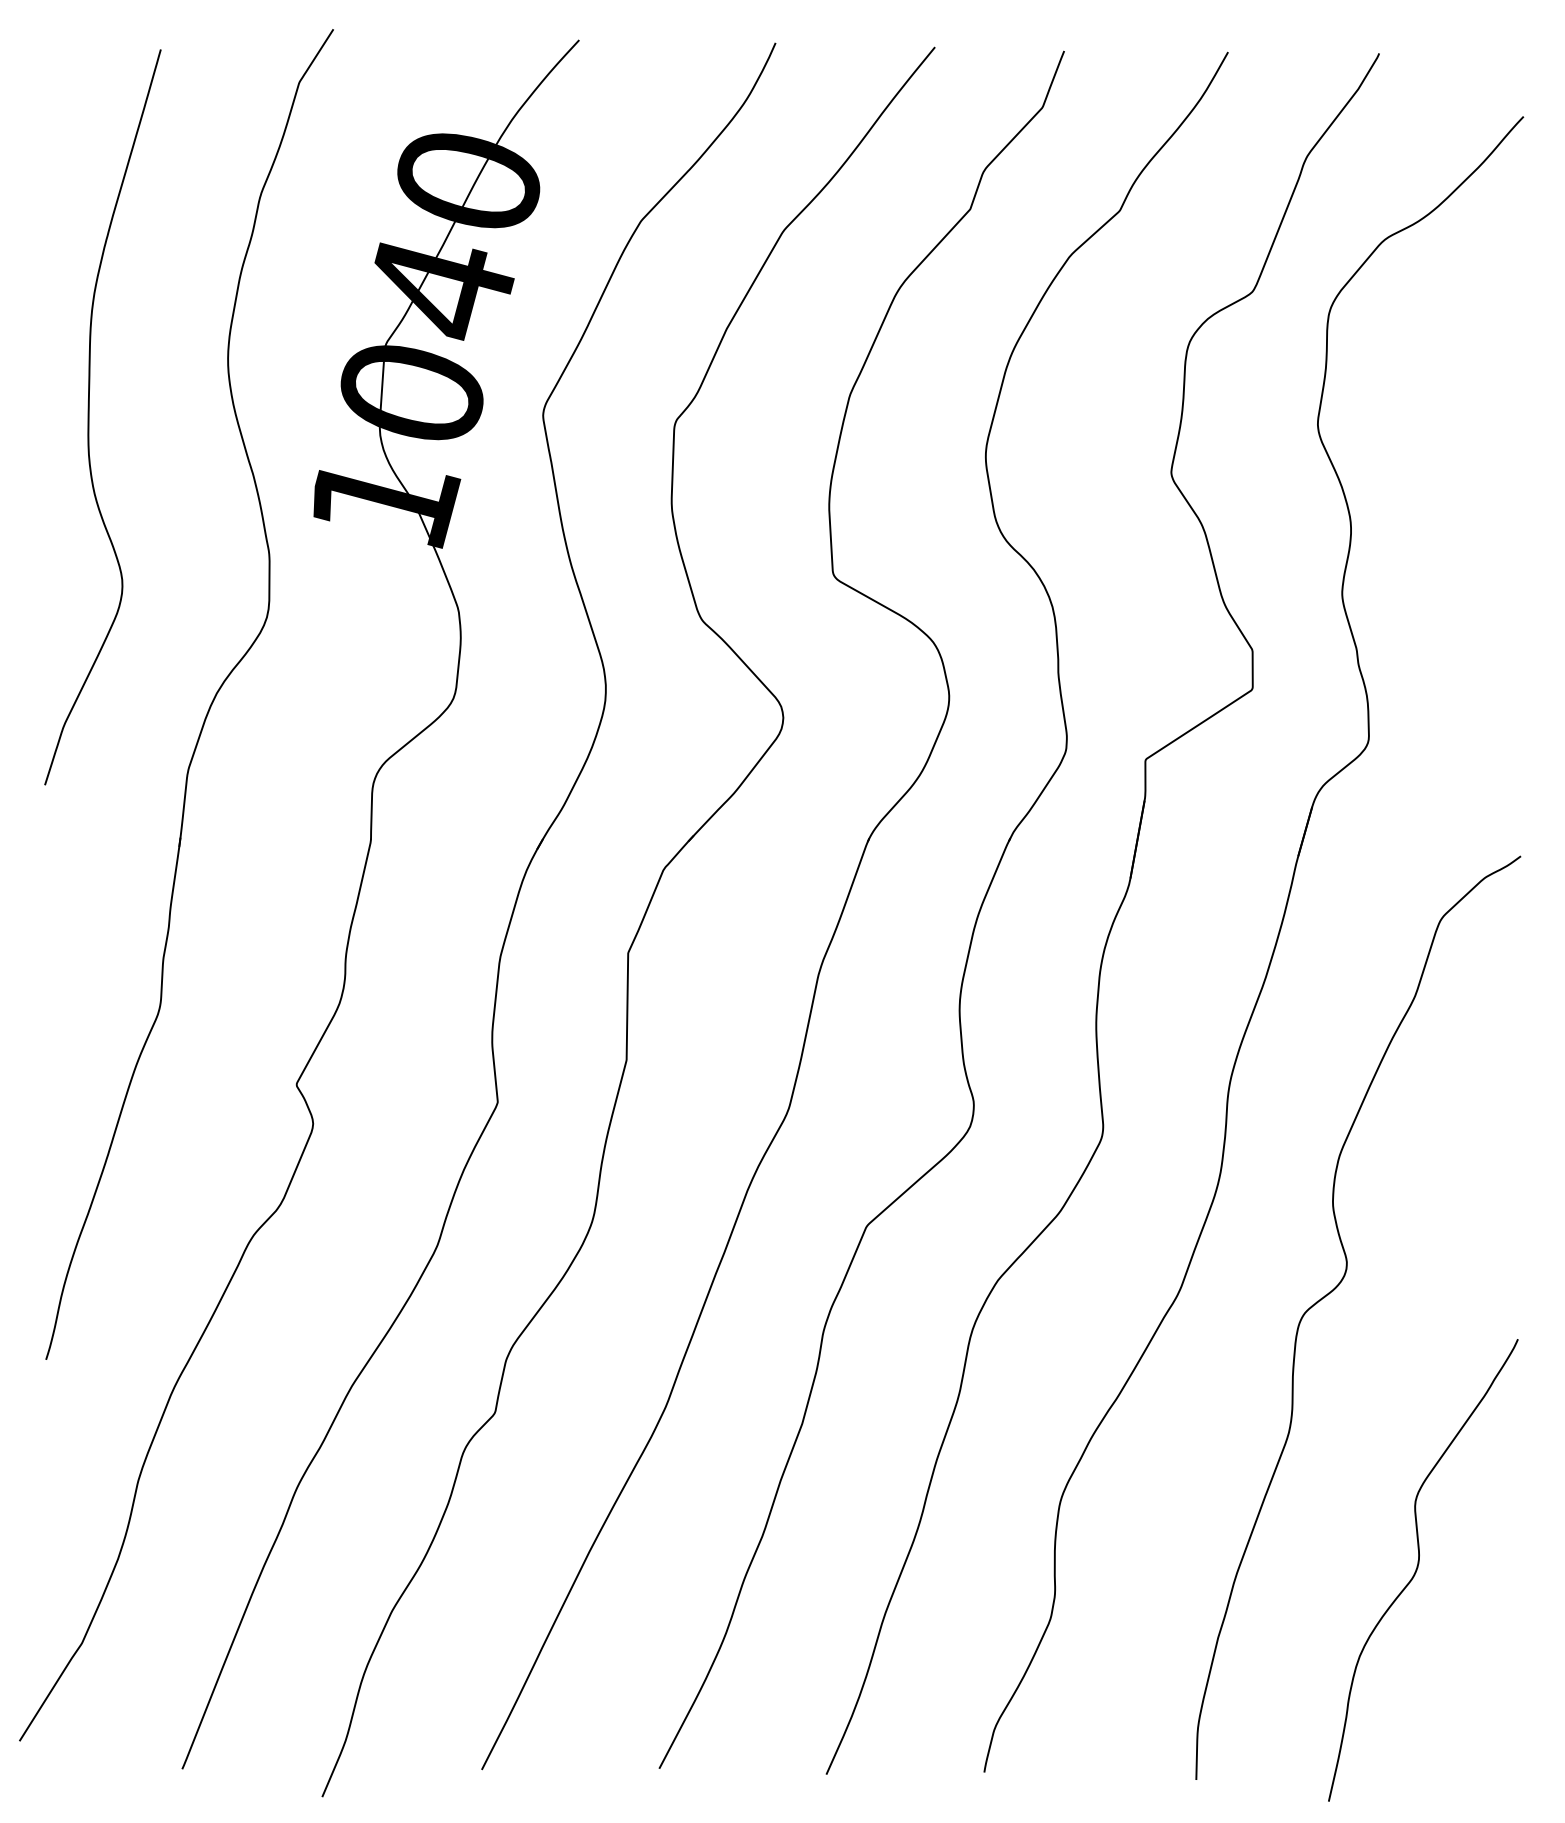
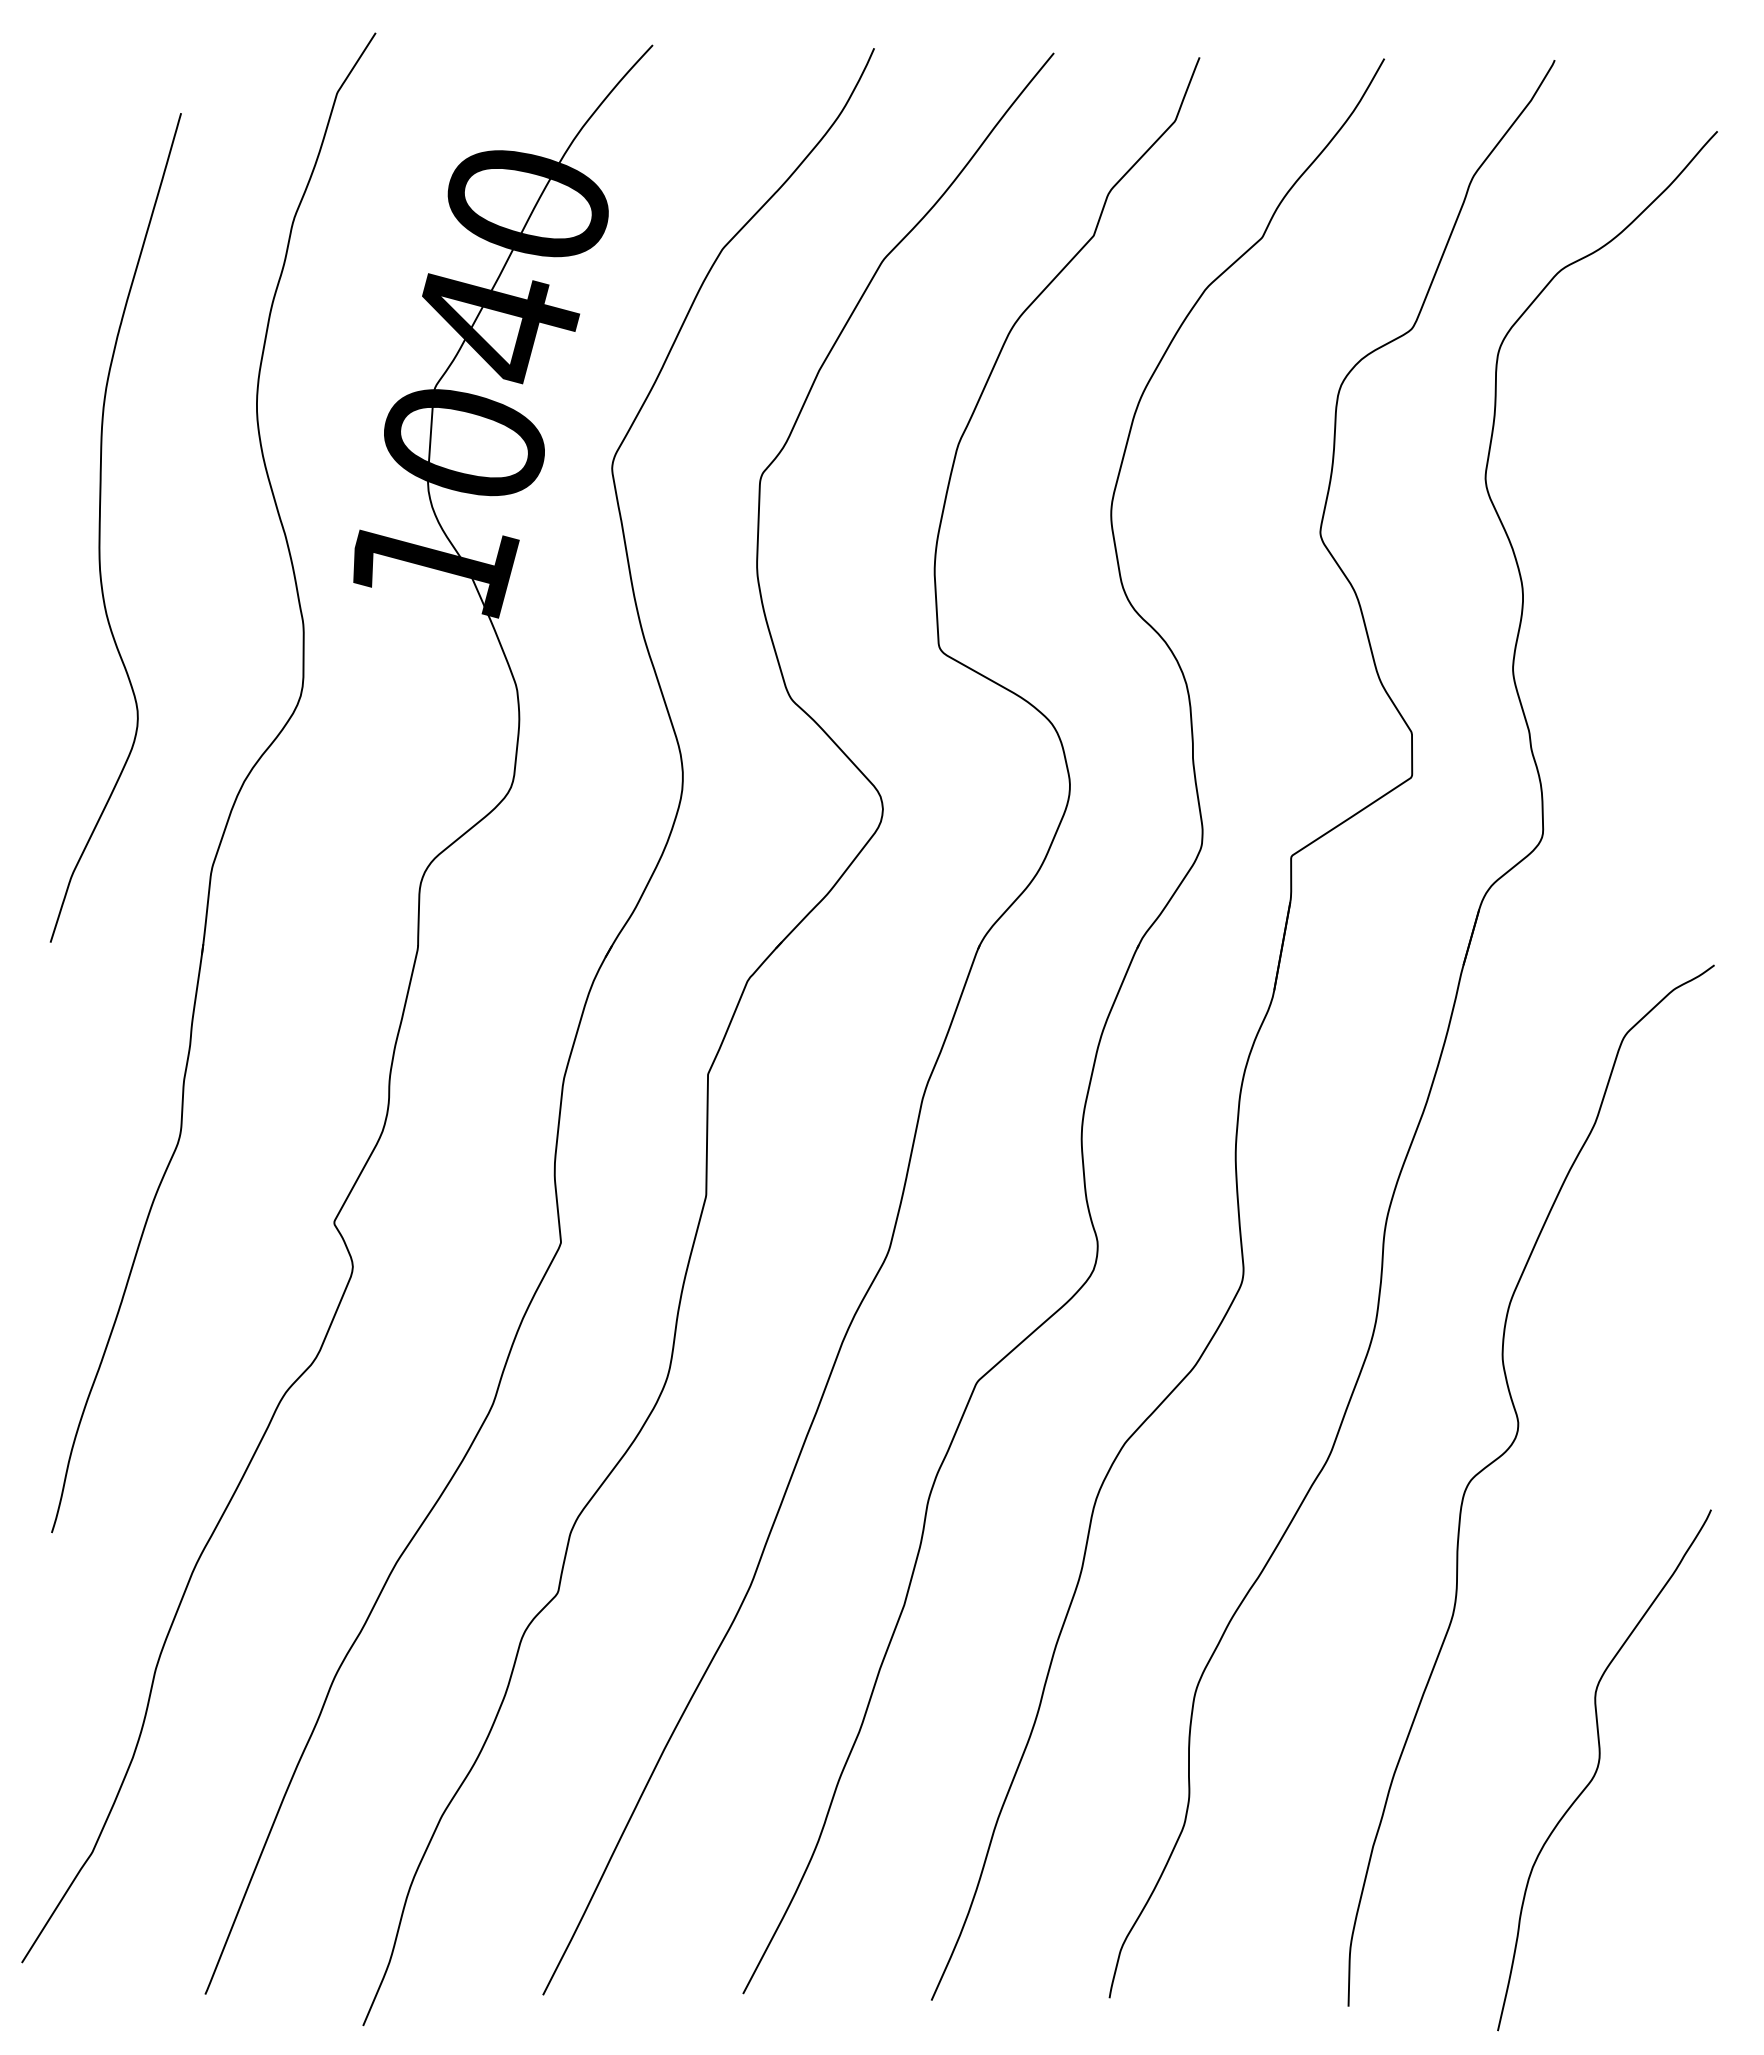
curve: (89, 417) -> (100, 528), moved

